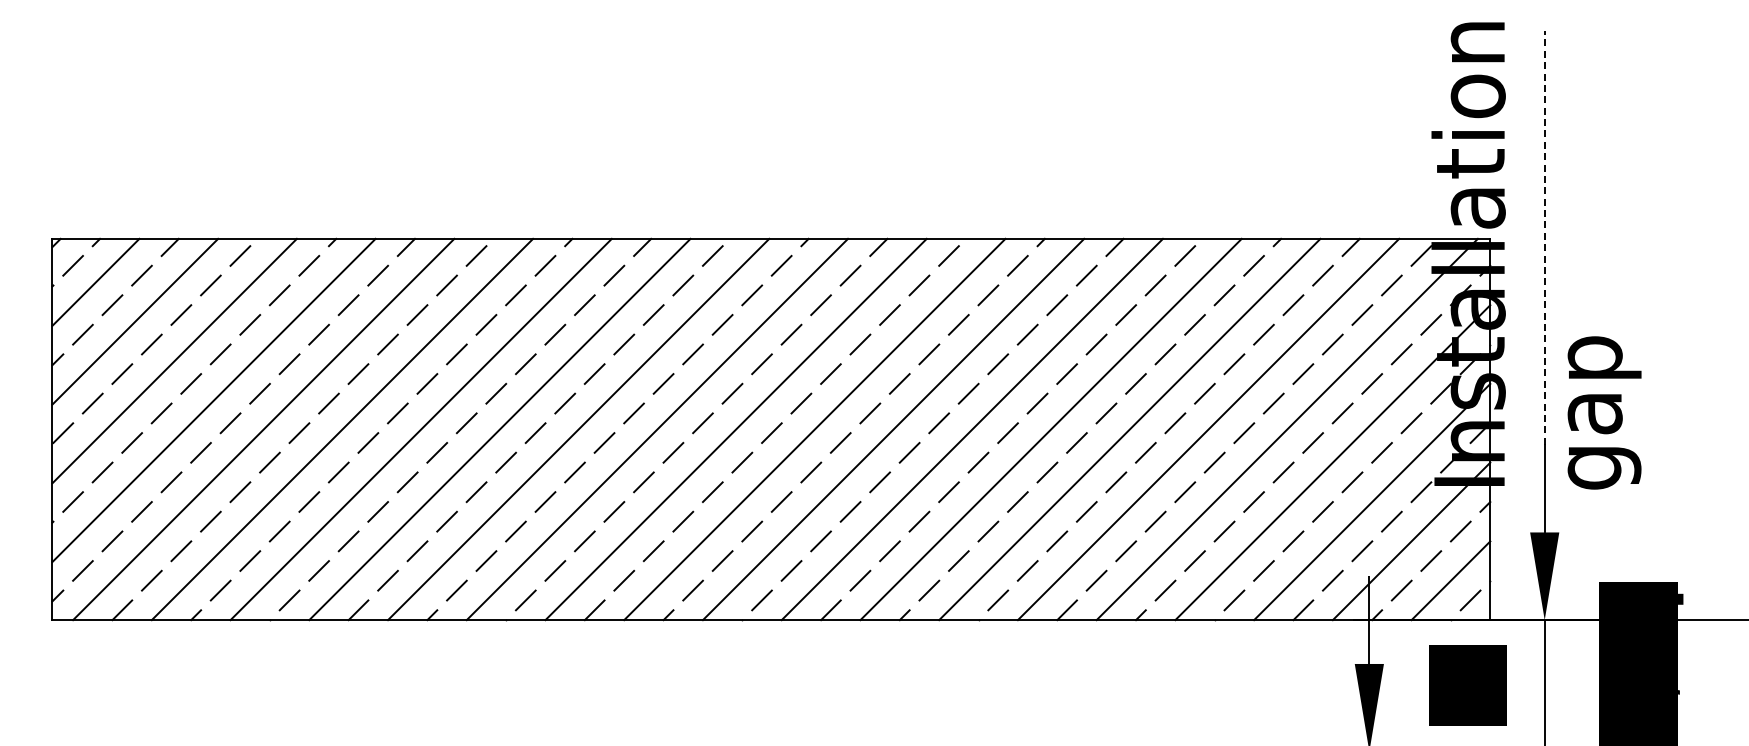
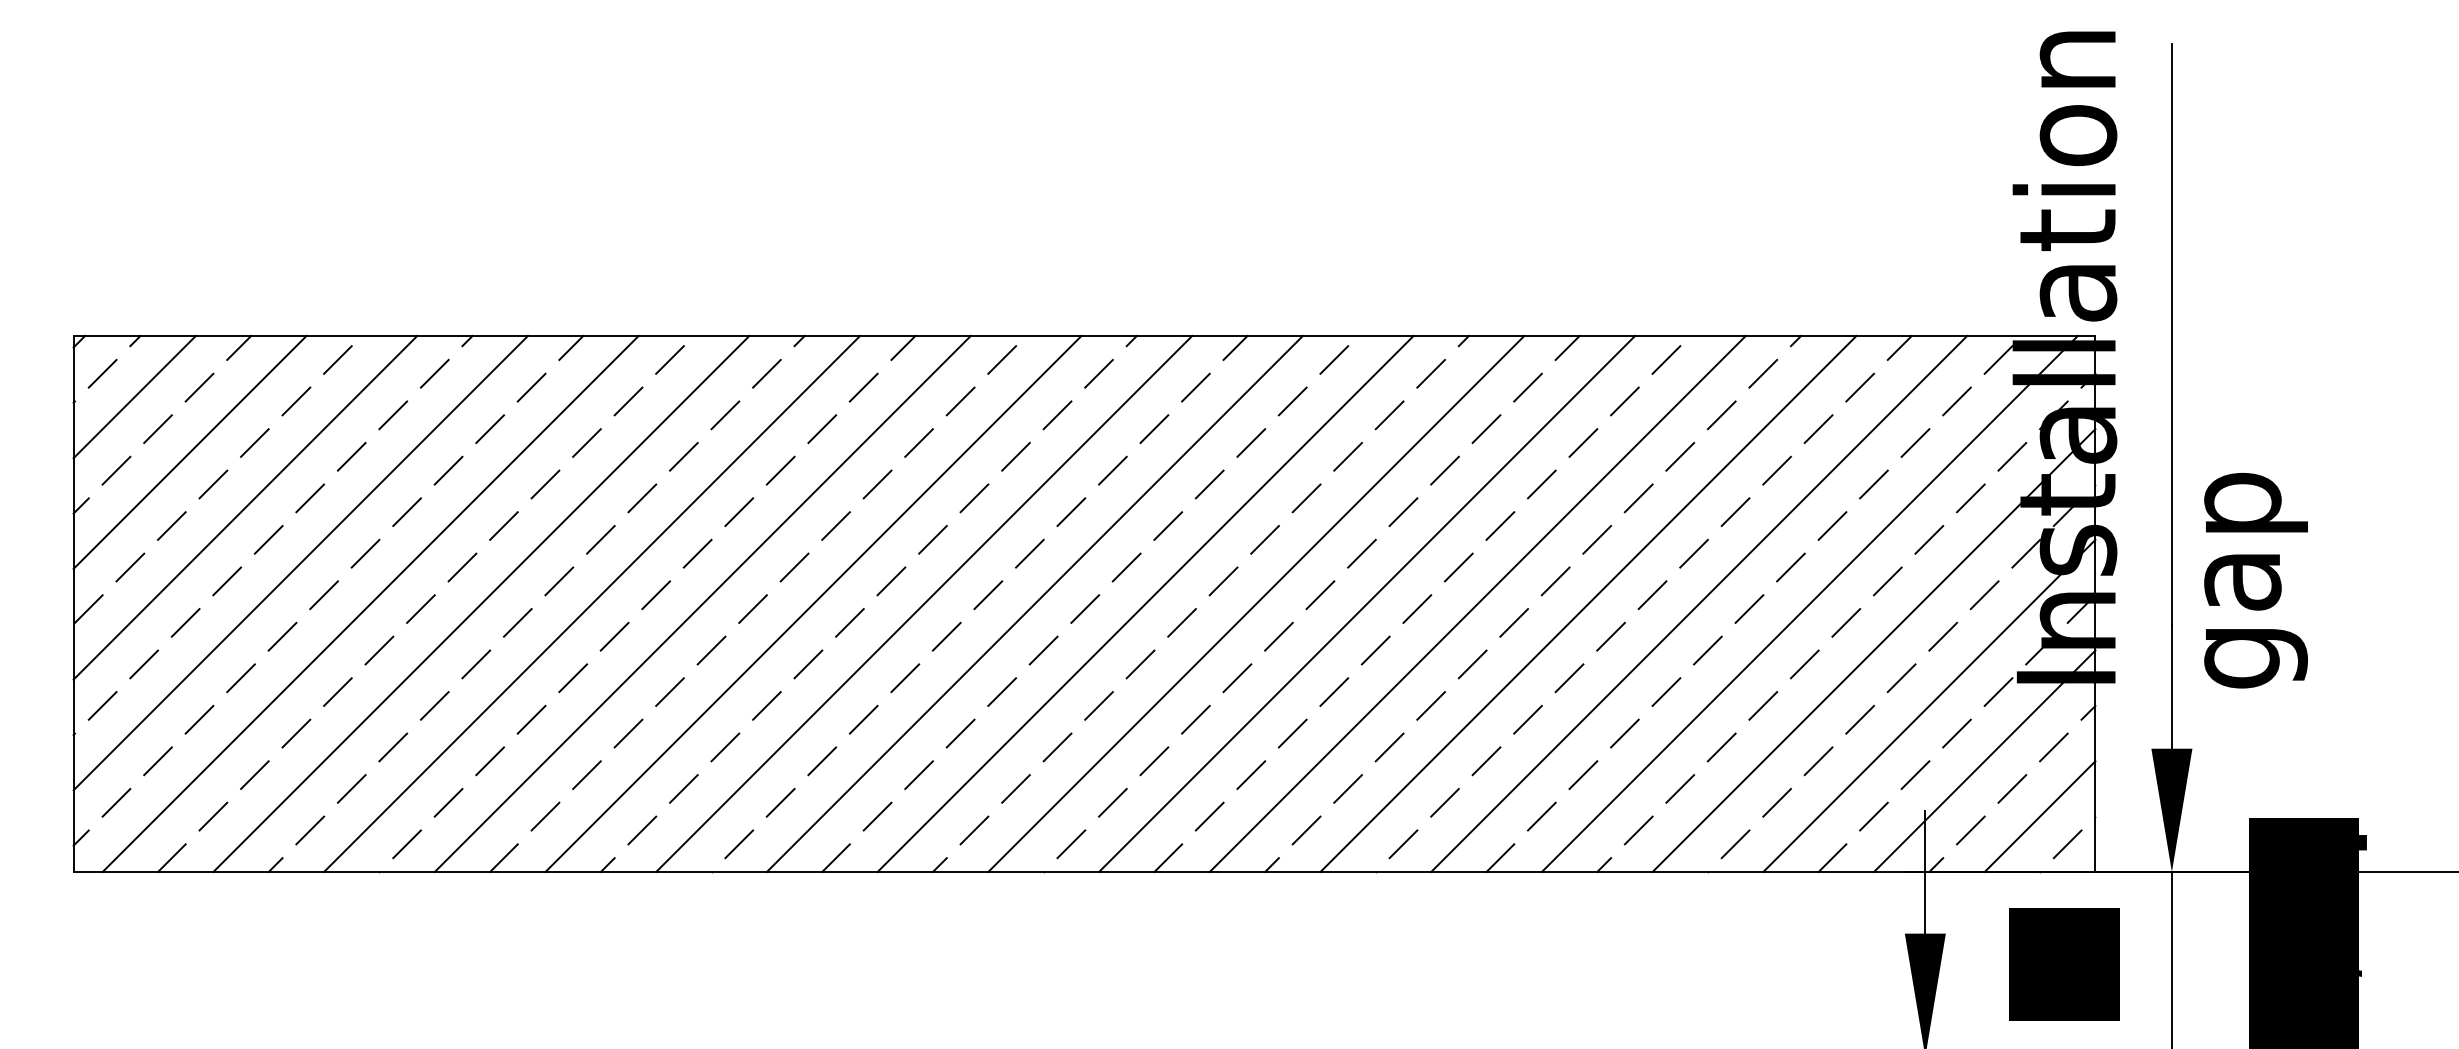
line: (1544, 238) -> (2171, 335), dashed -> solid

